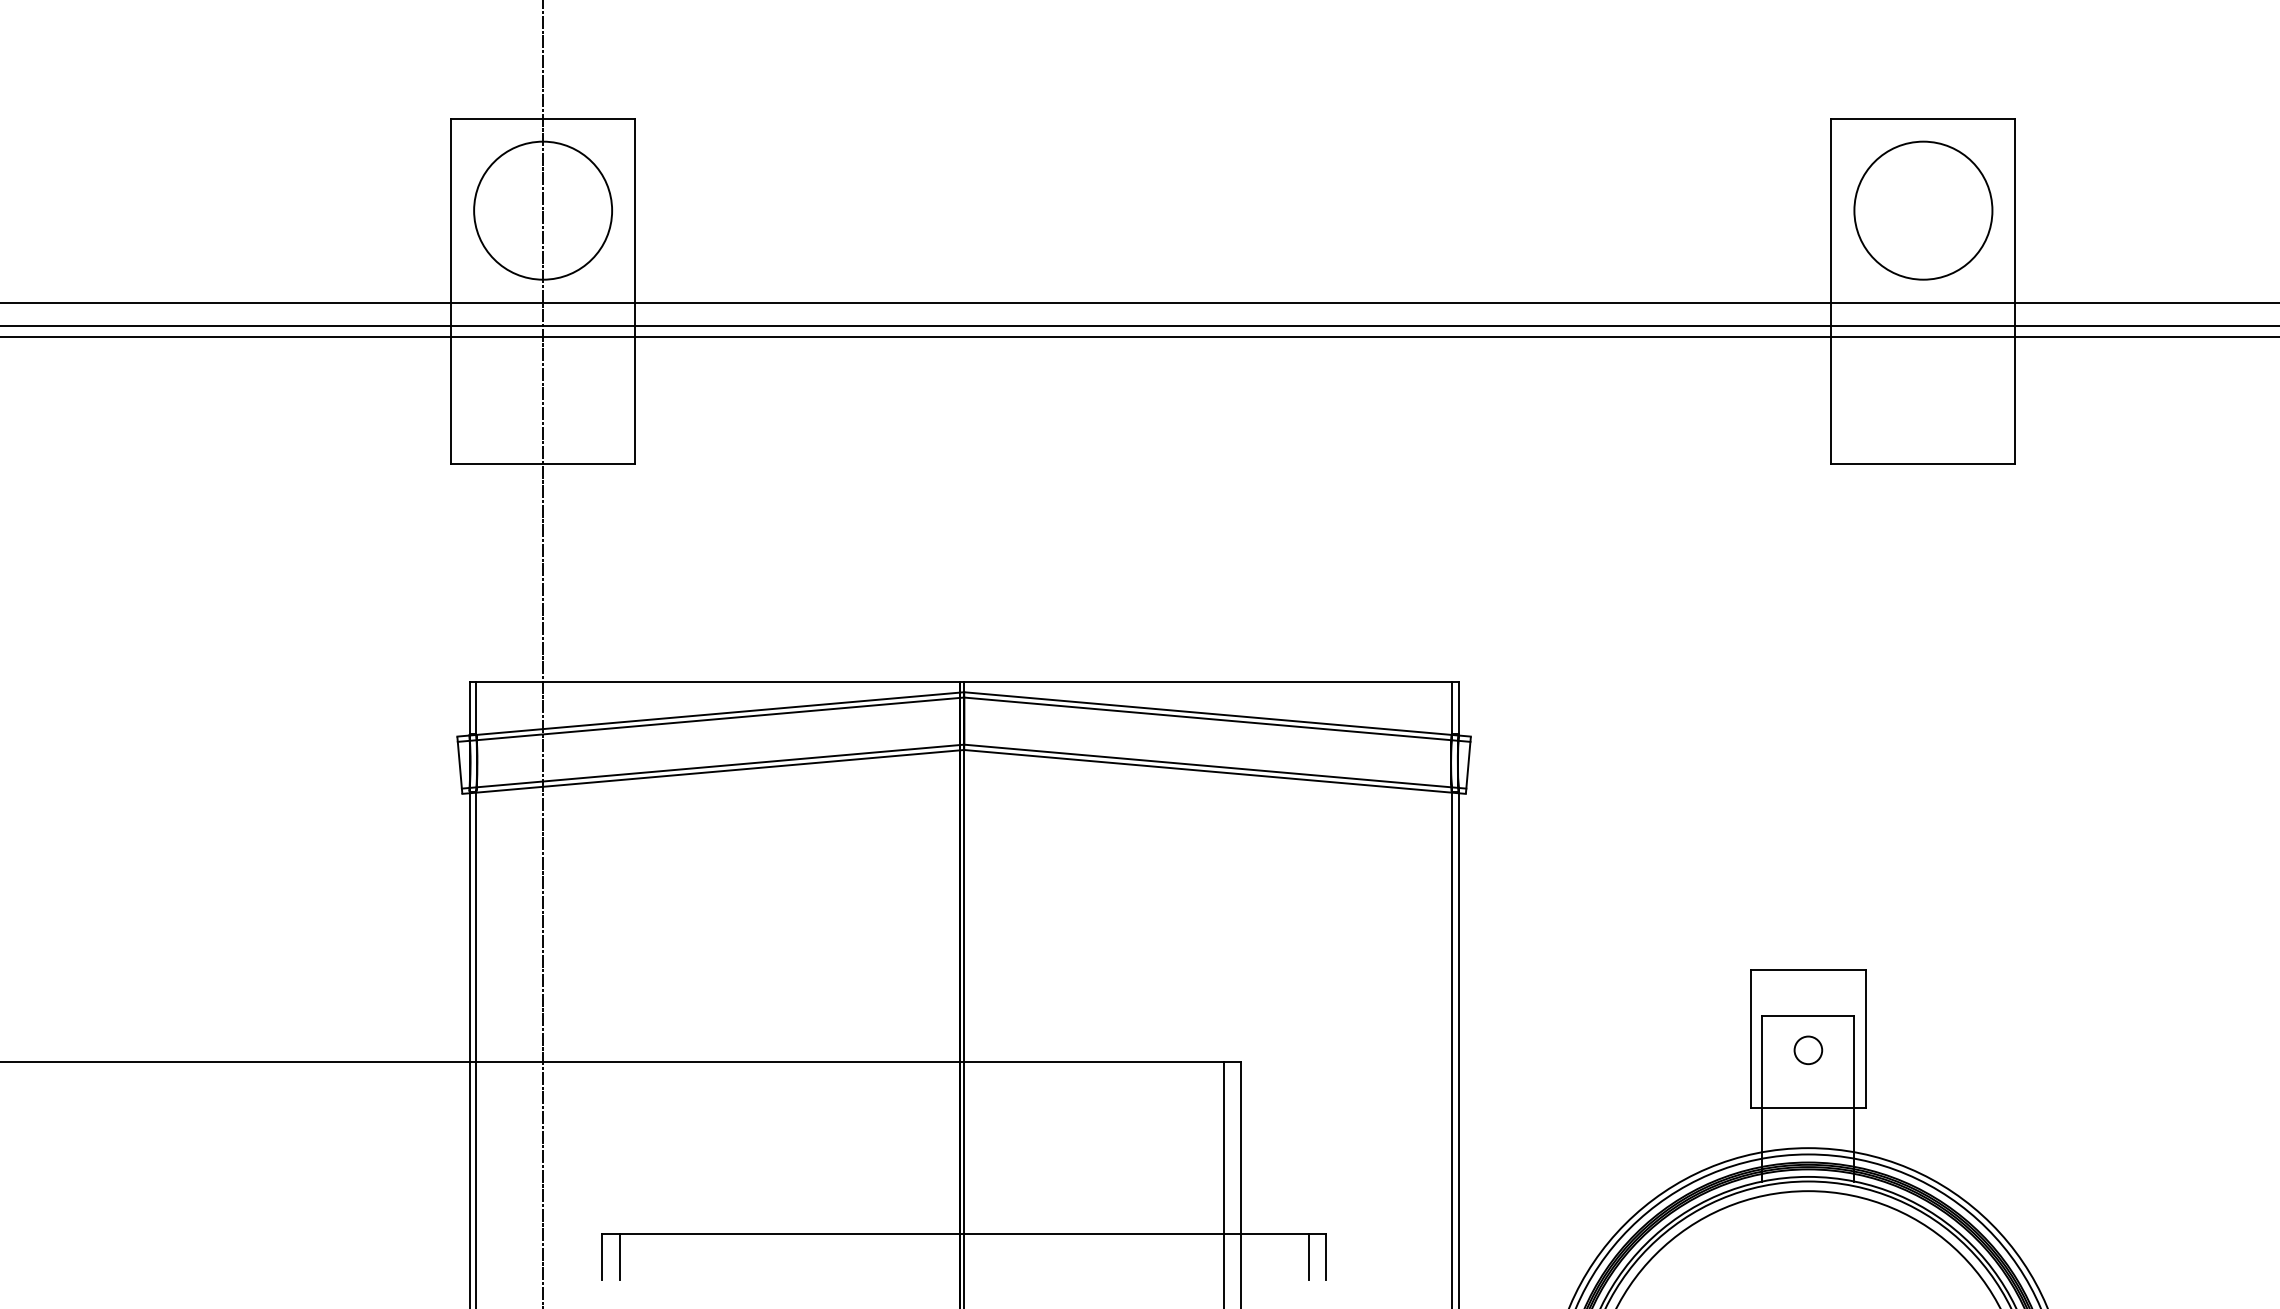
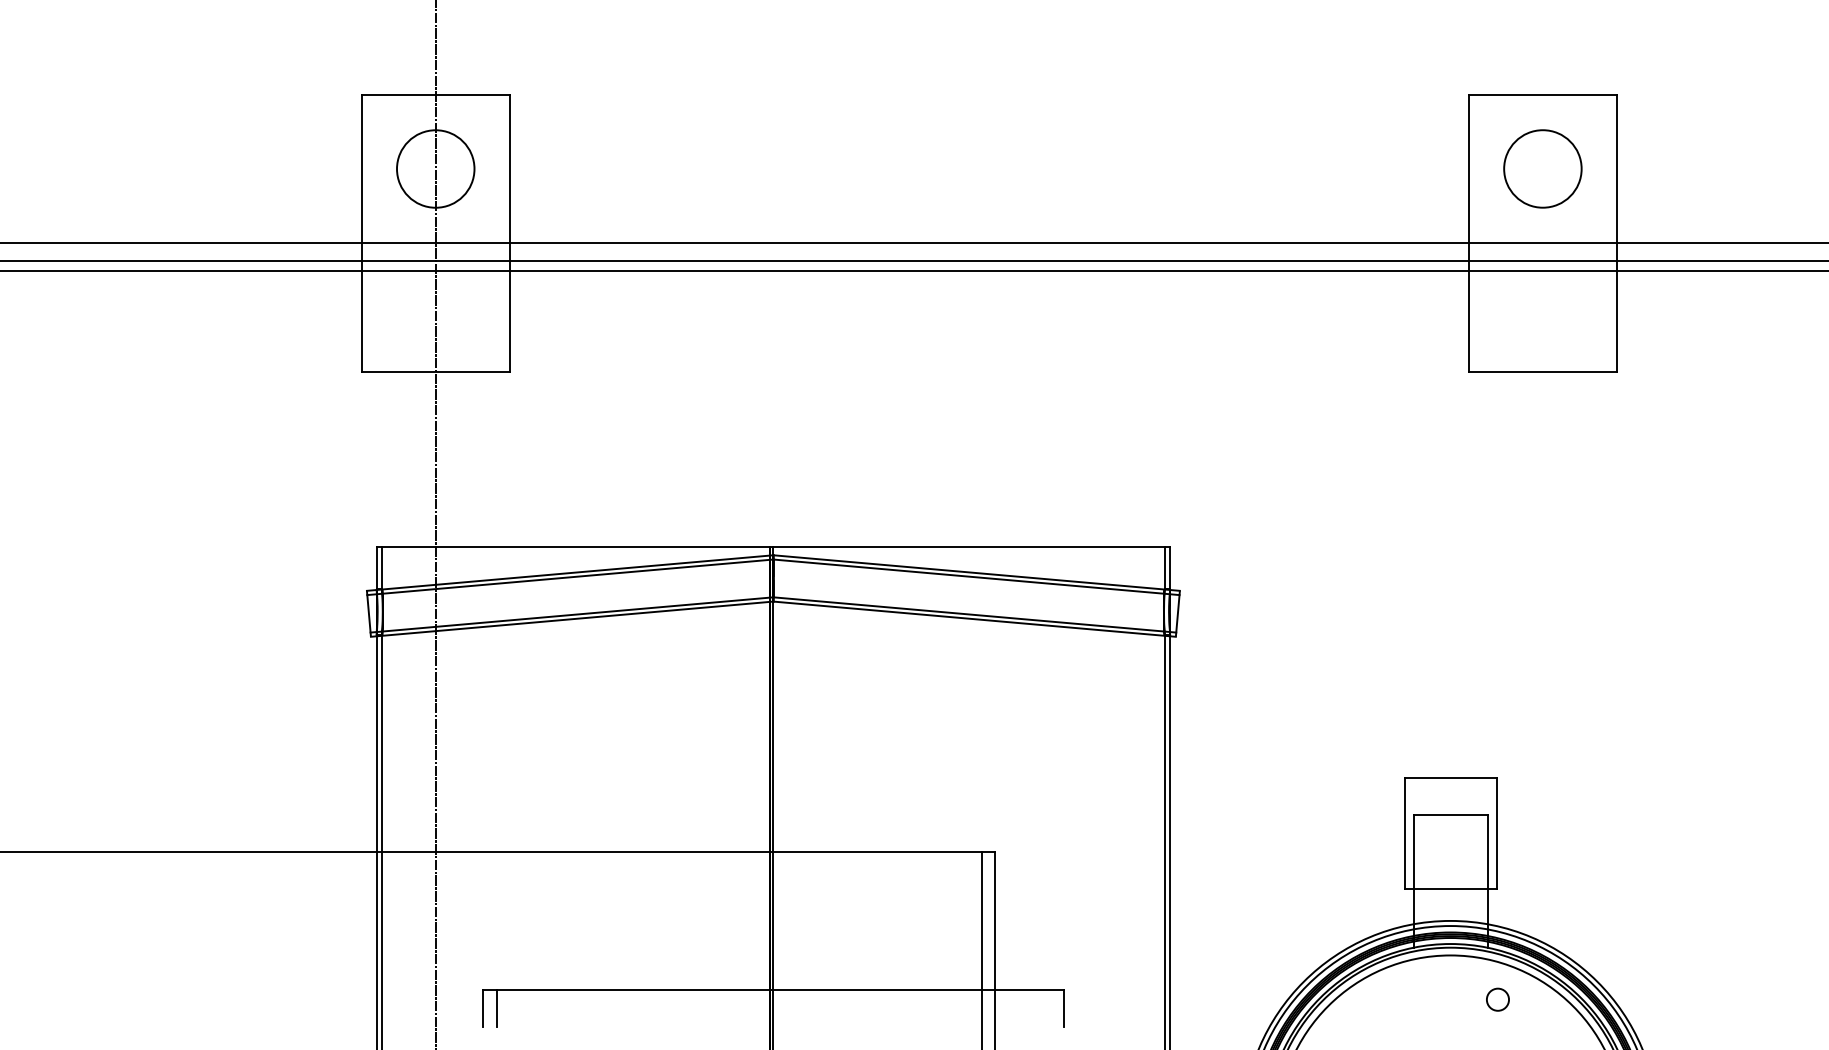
circle: (543, 210) -> (436, 168), size x0.7
circle: (1923, 210) -> (1542, 168), size x0.7
circle: (1808, 1050) -> (1498, 999), moved
line: (1308, 1257) -> (1049, 1008), removed

